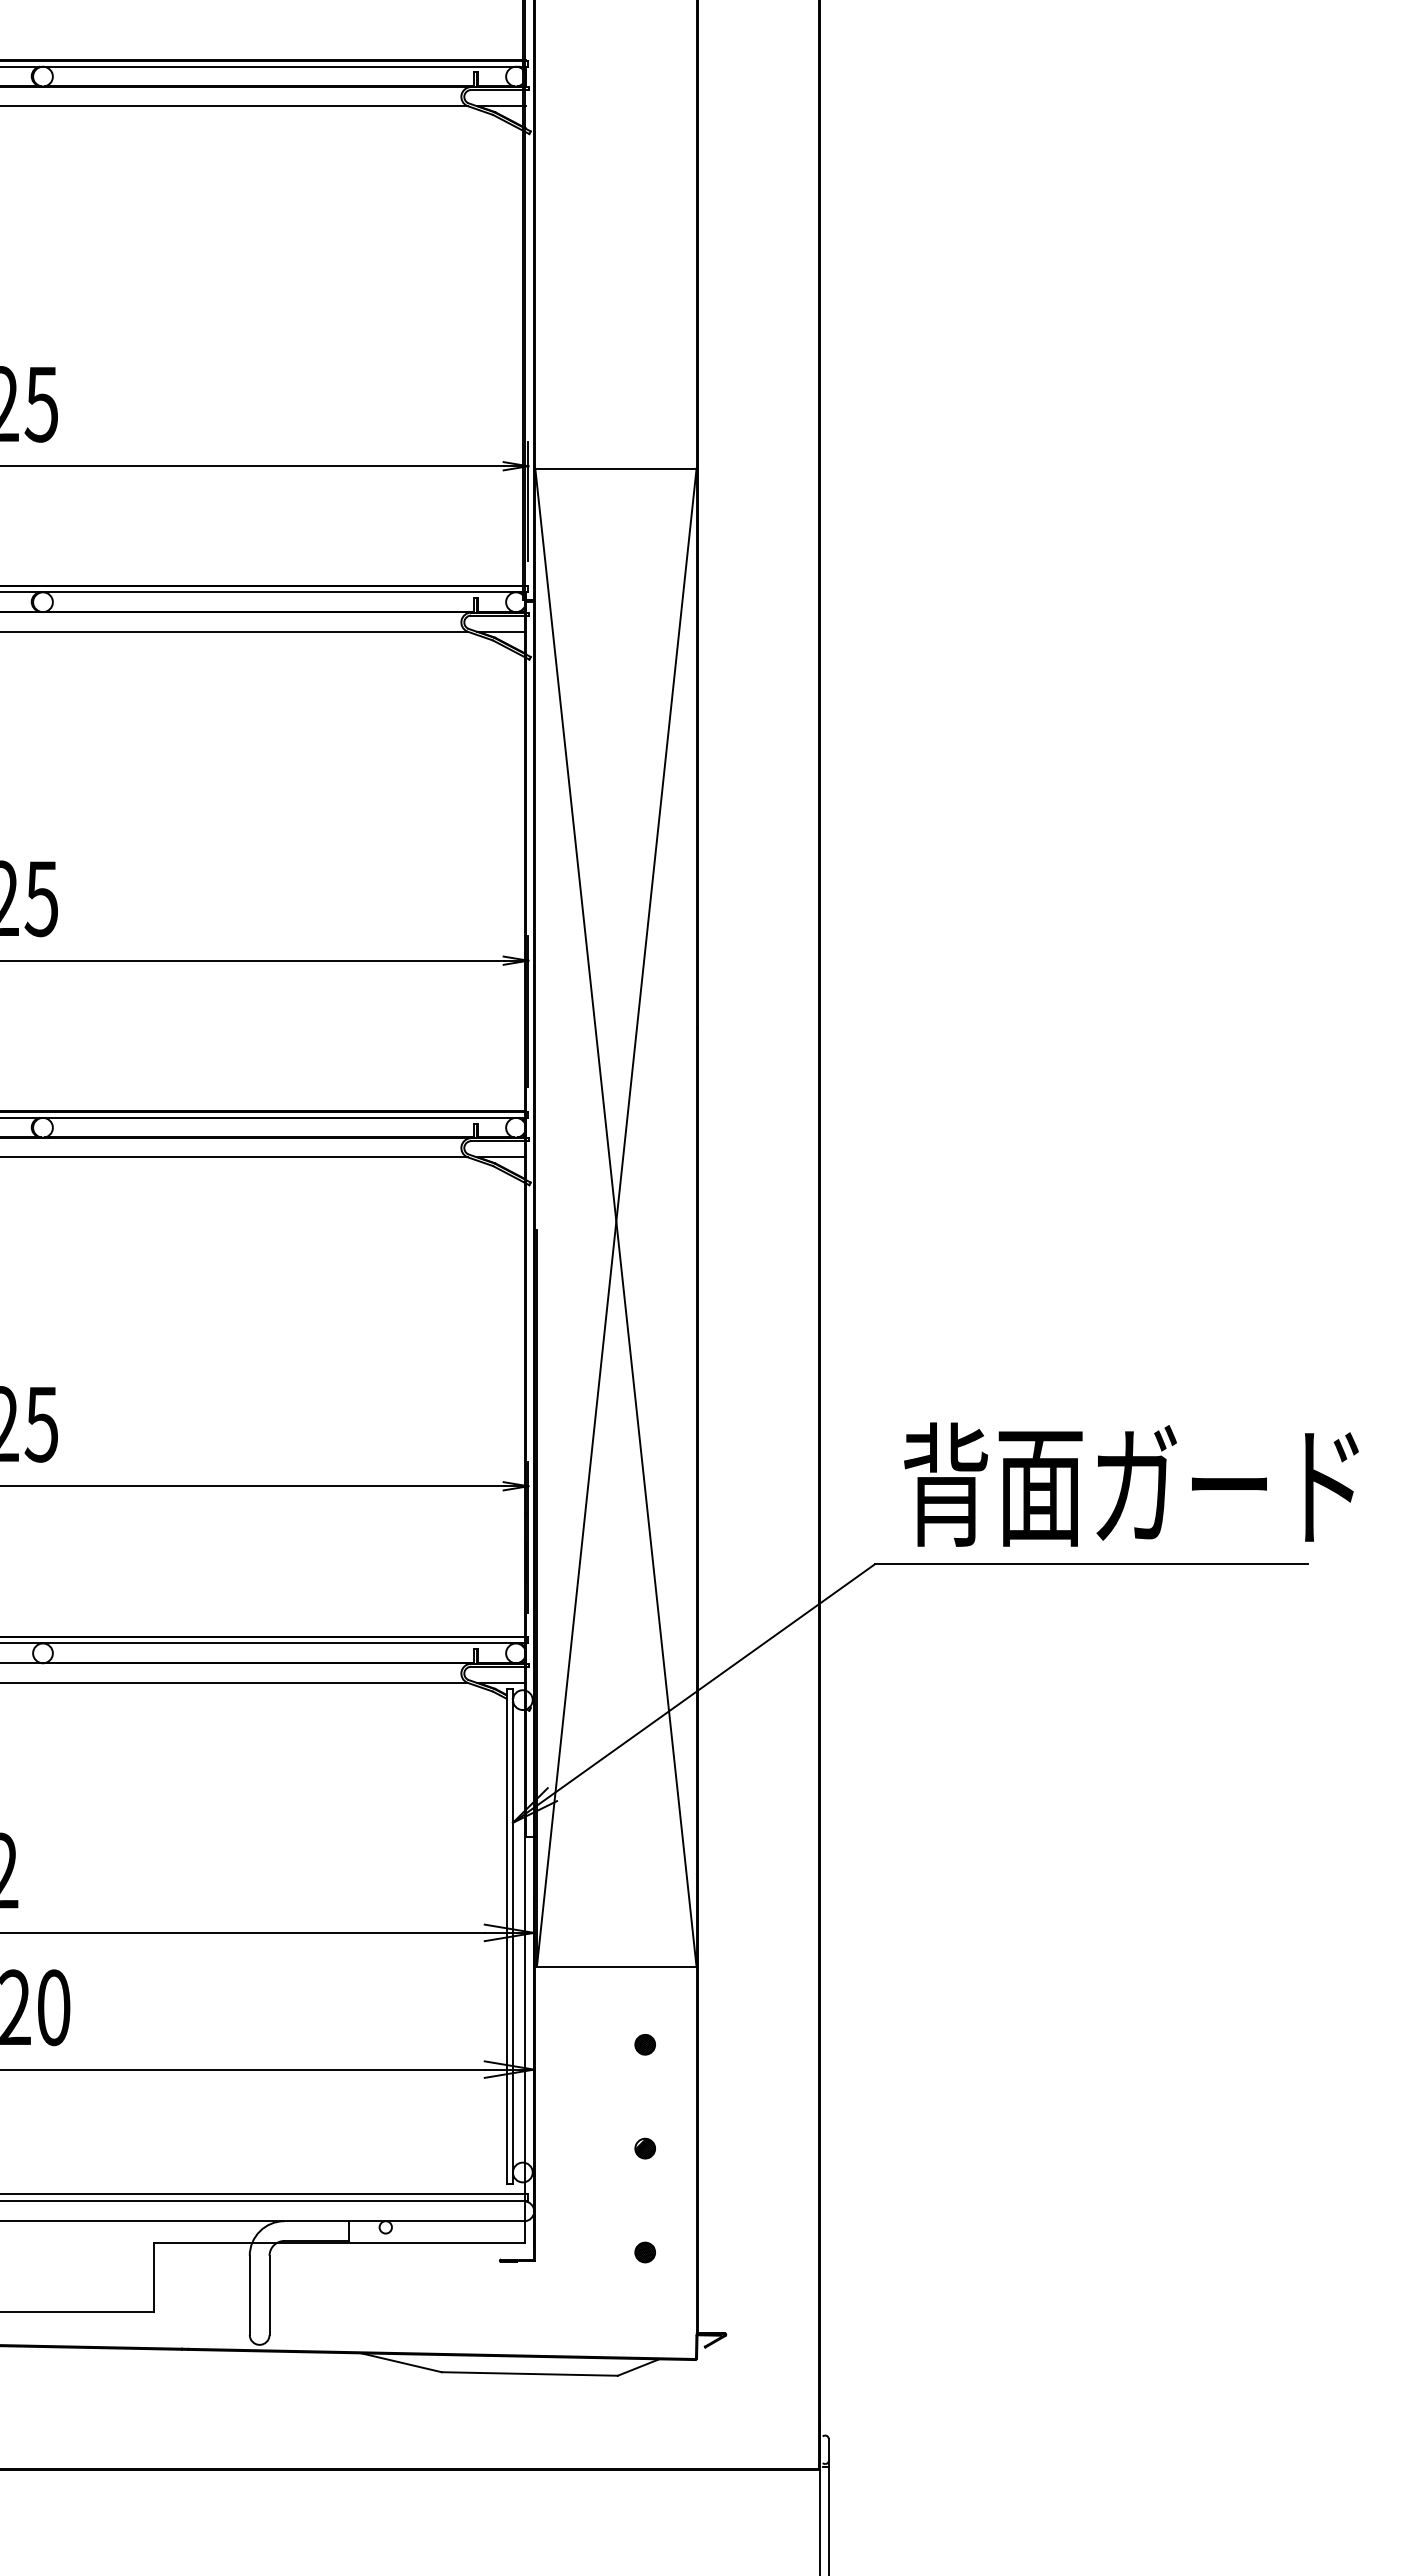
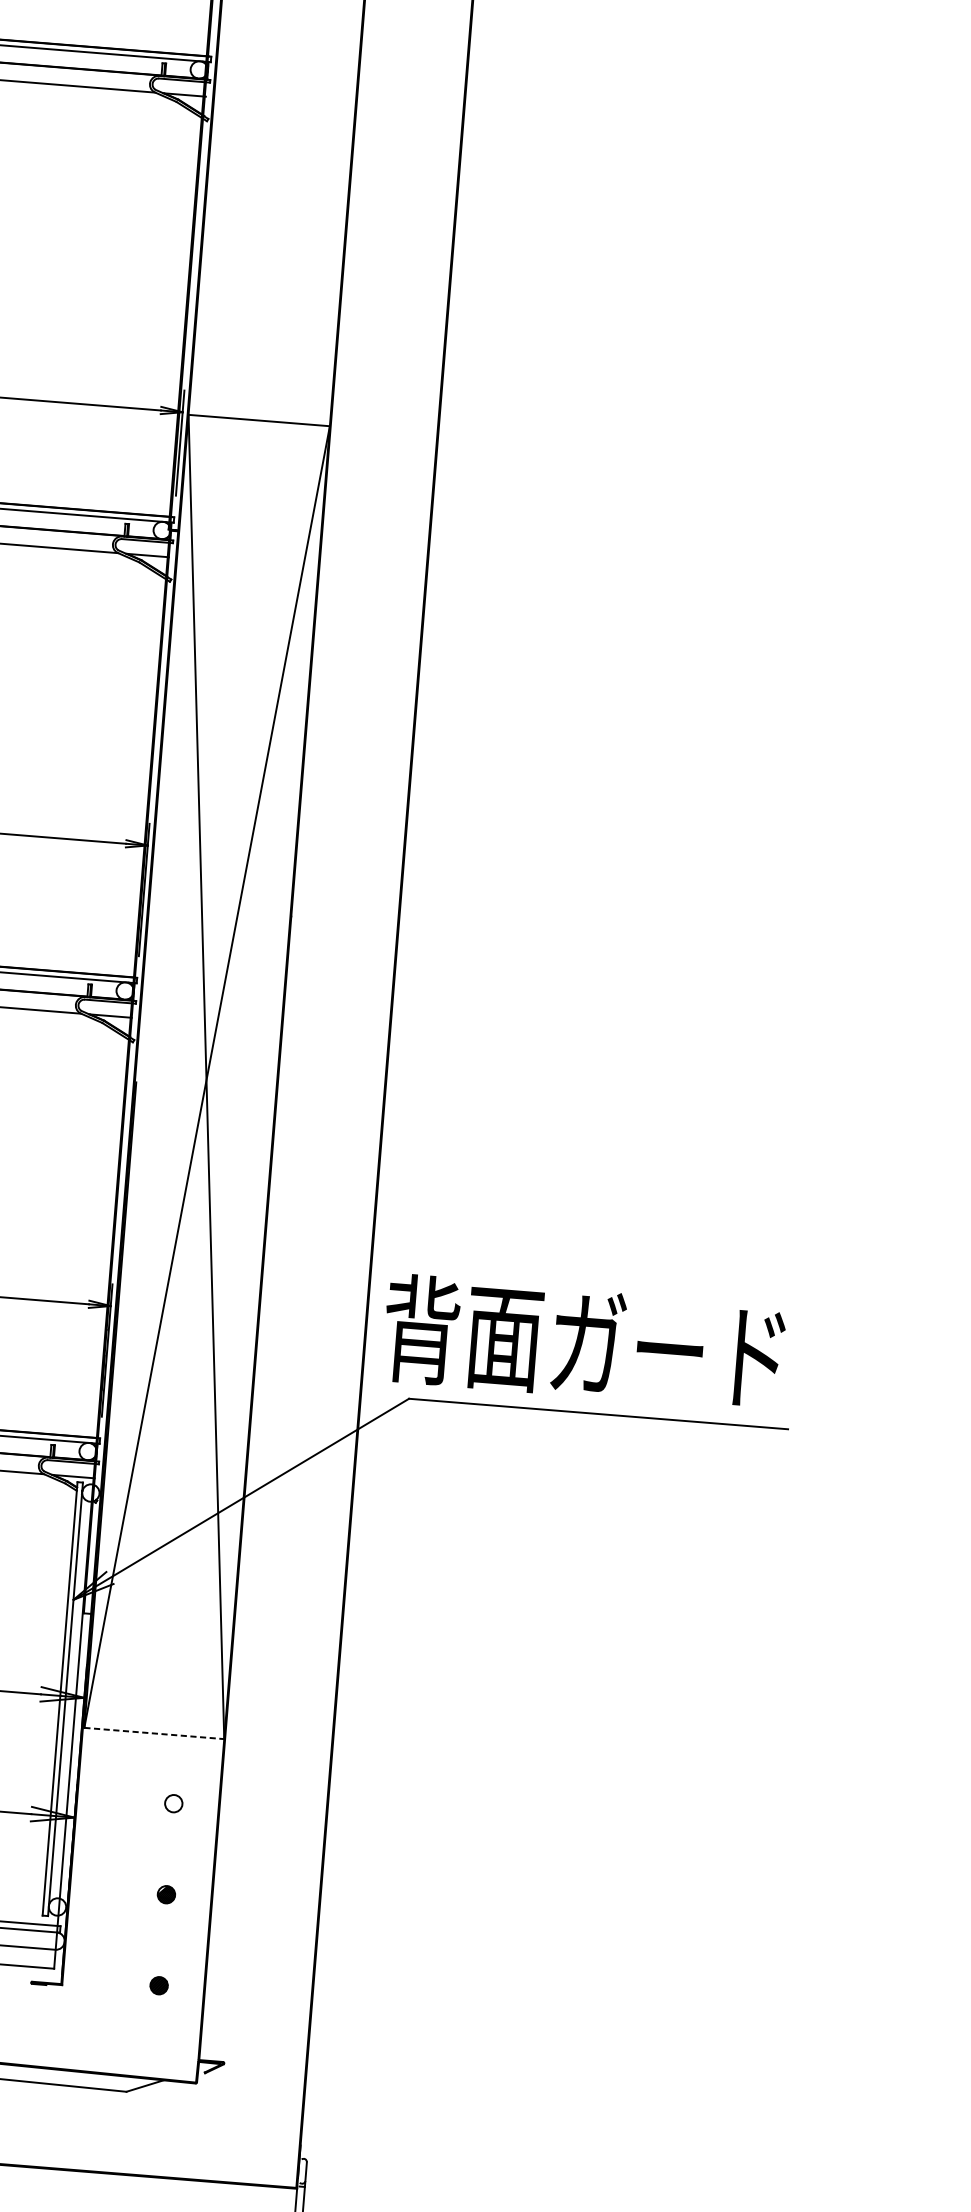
text: (1131, 1484) -> (584, 1342), moved
line: (616, 1966) -> (154, 1733), solid -> dashed
hatch: (645, 2044) -> (174, 1803), removed

